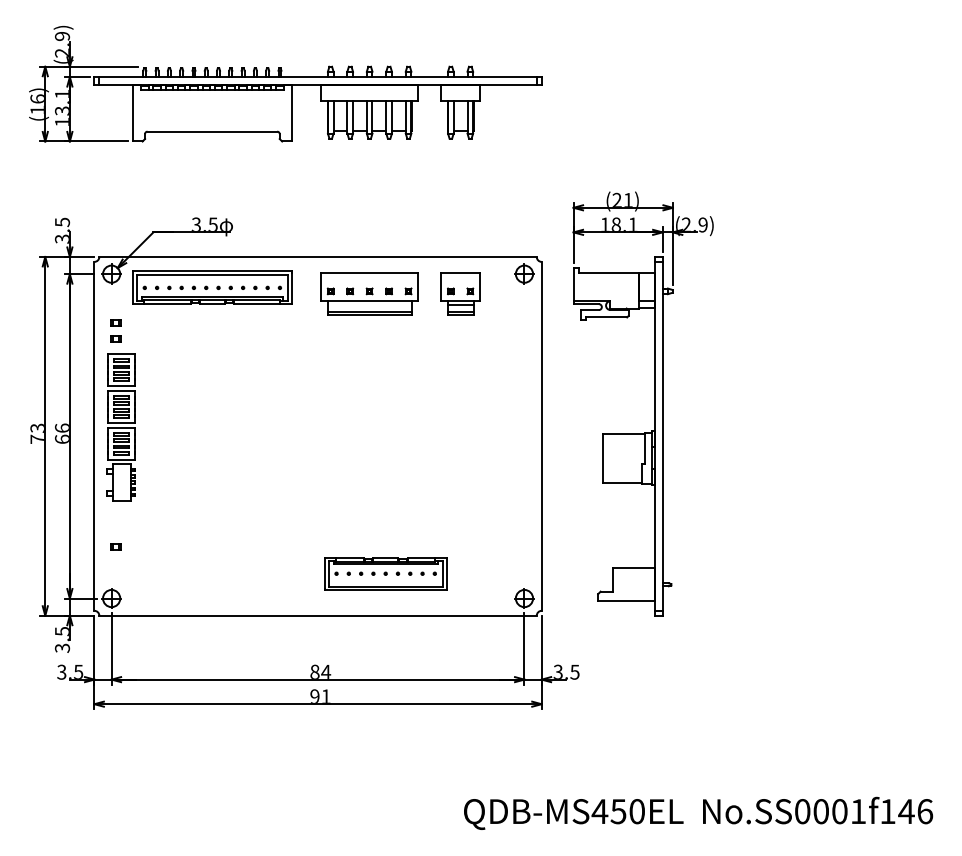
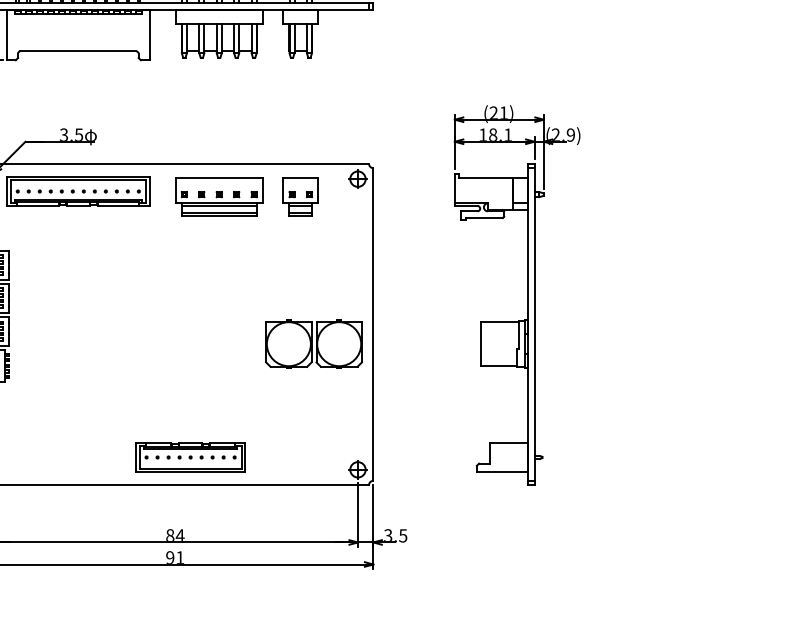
line: (369, 304) -> (219, 206), added
part: (654, 403) -> (527, 295), moved
part: (475, 457) -> (314, 343), added
part: (385, 573) -> (190, 457), moved

